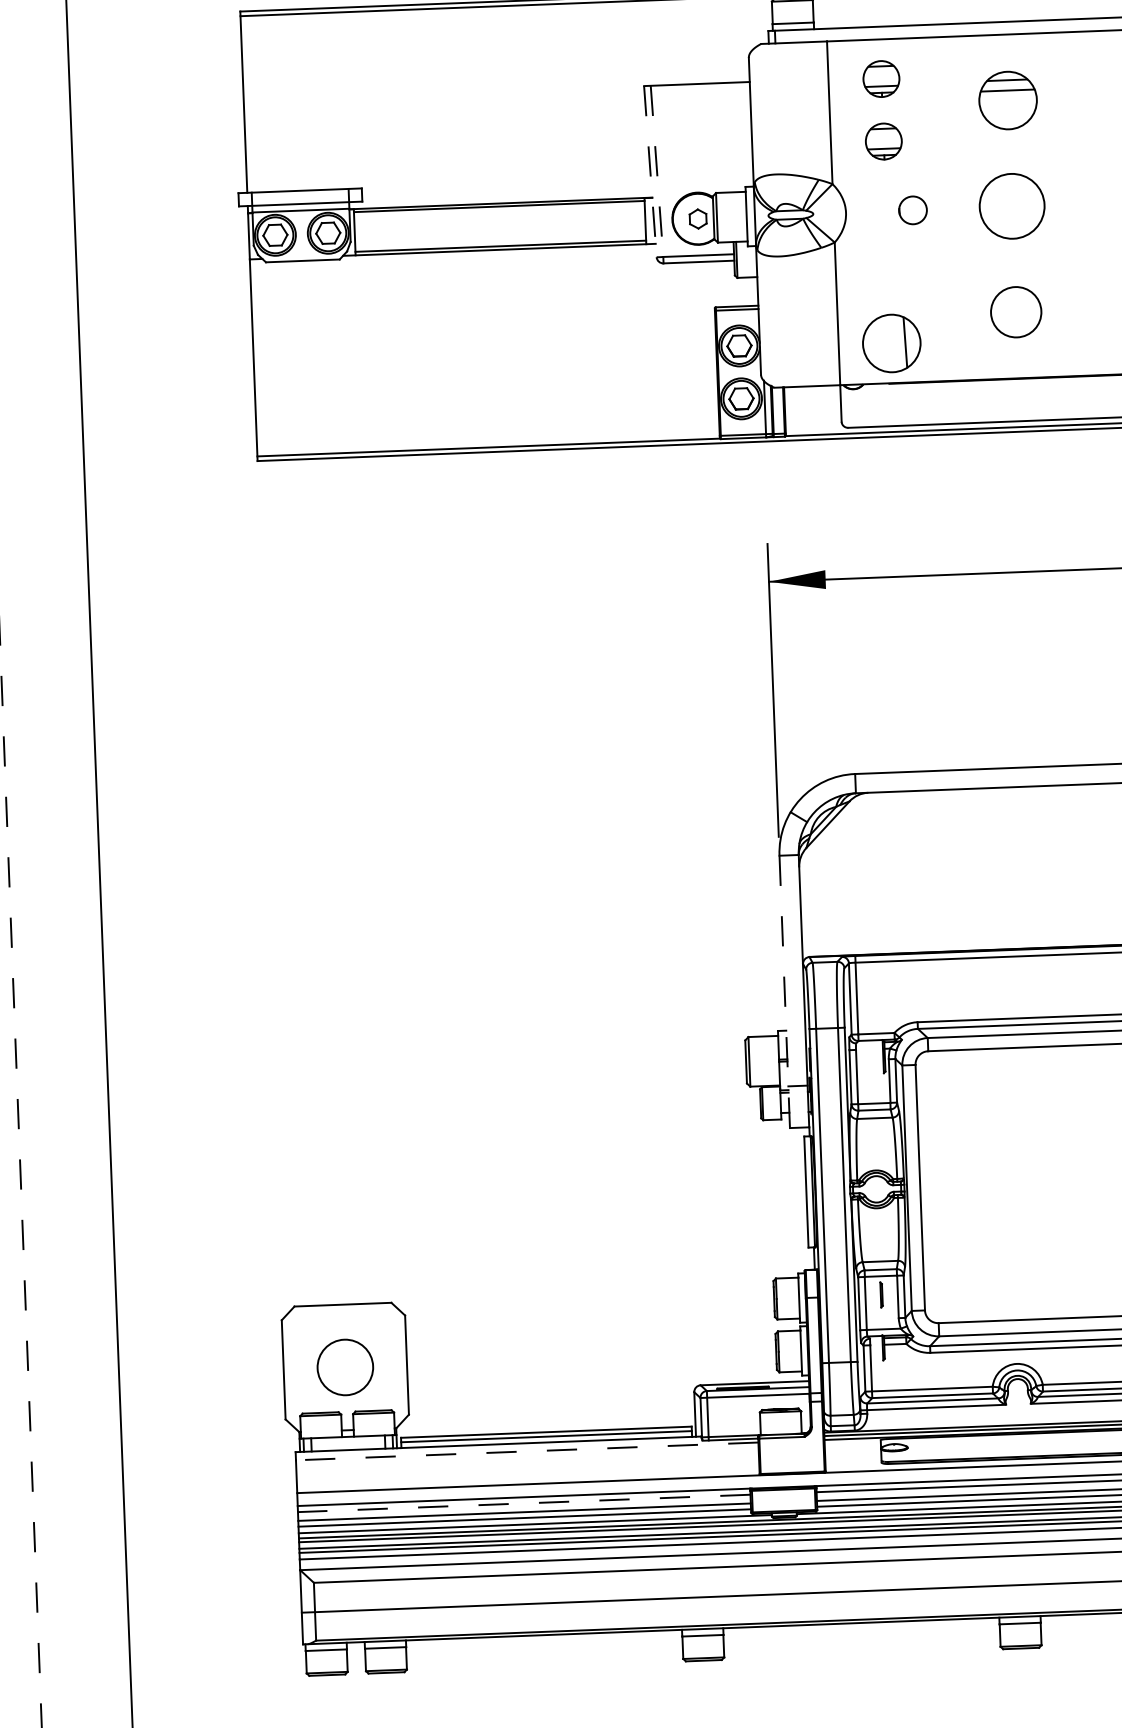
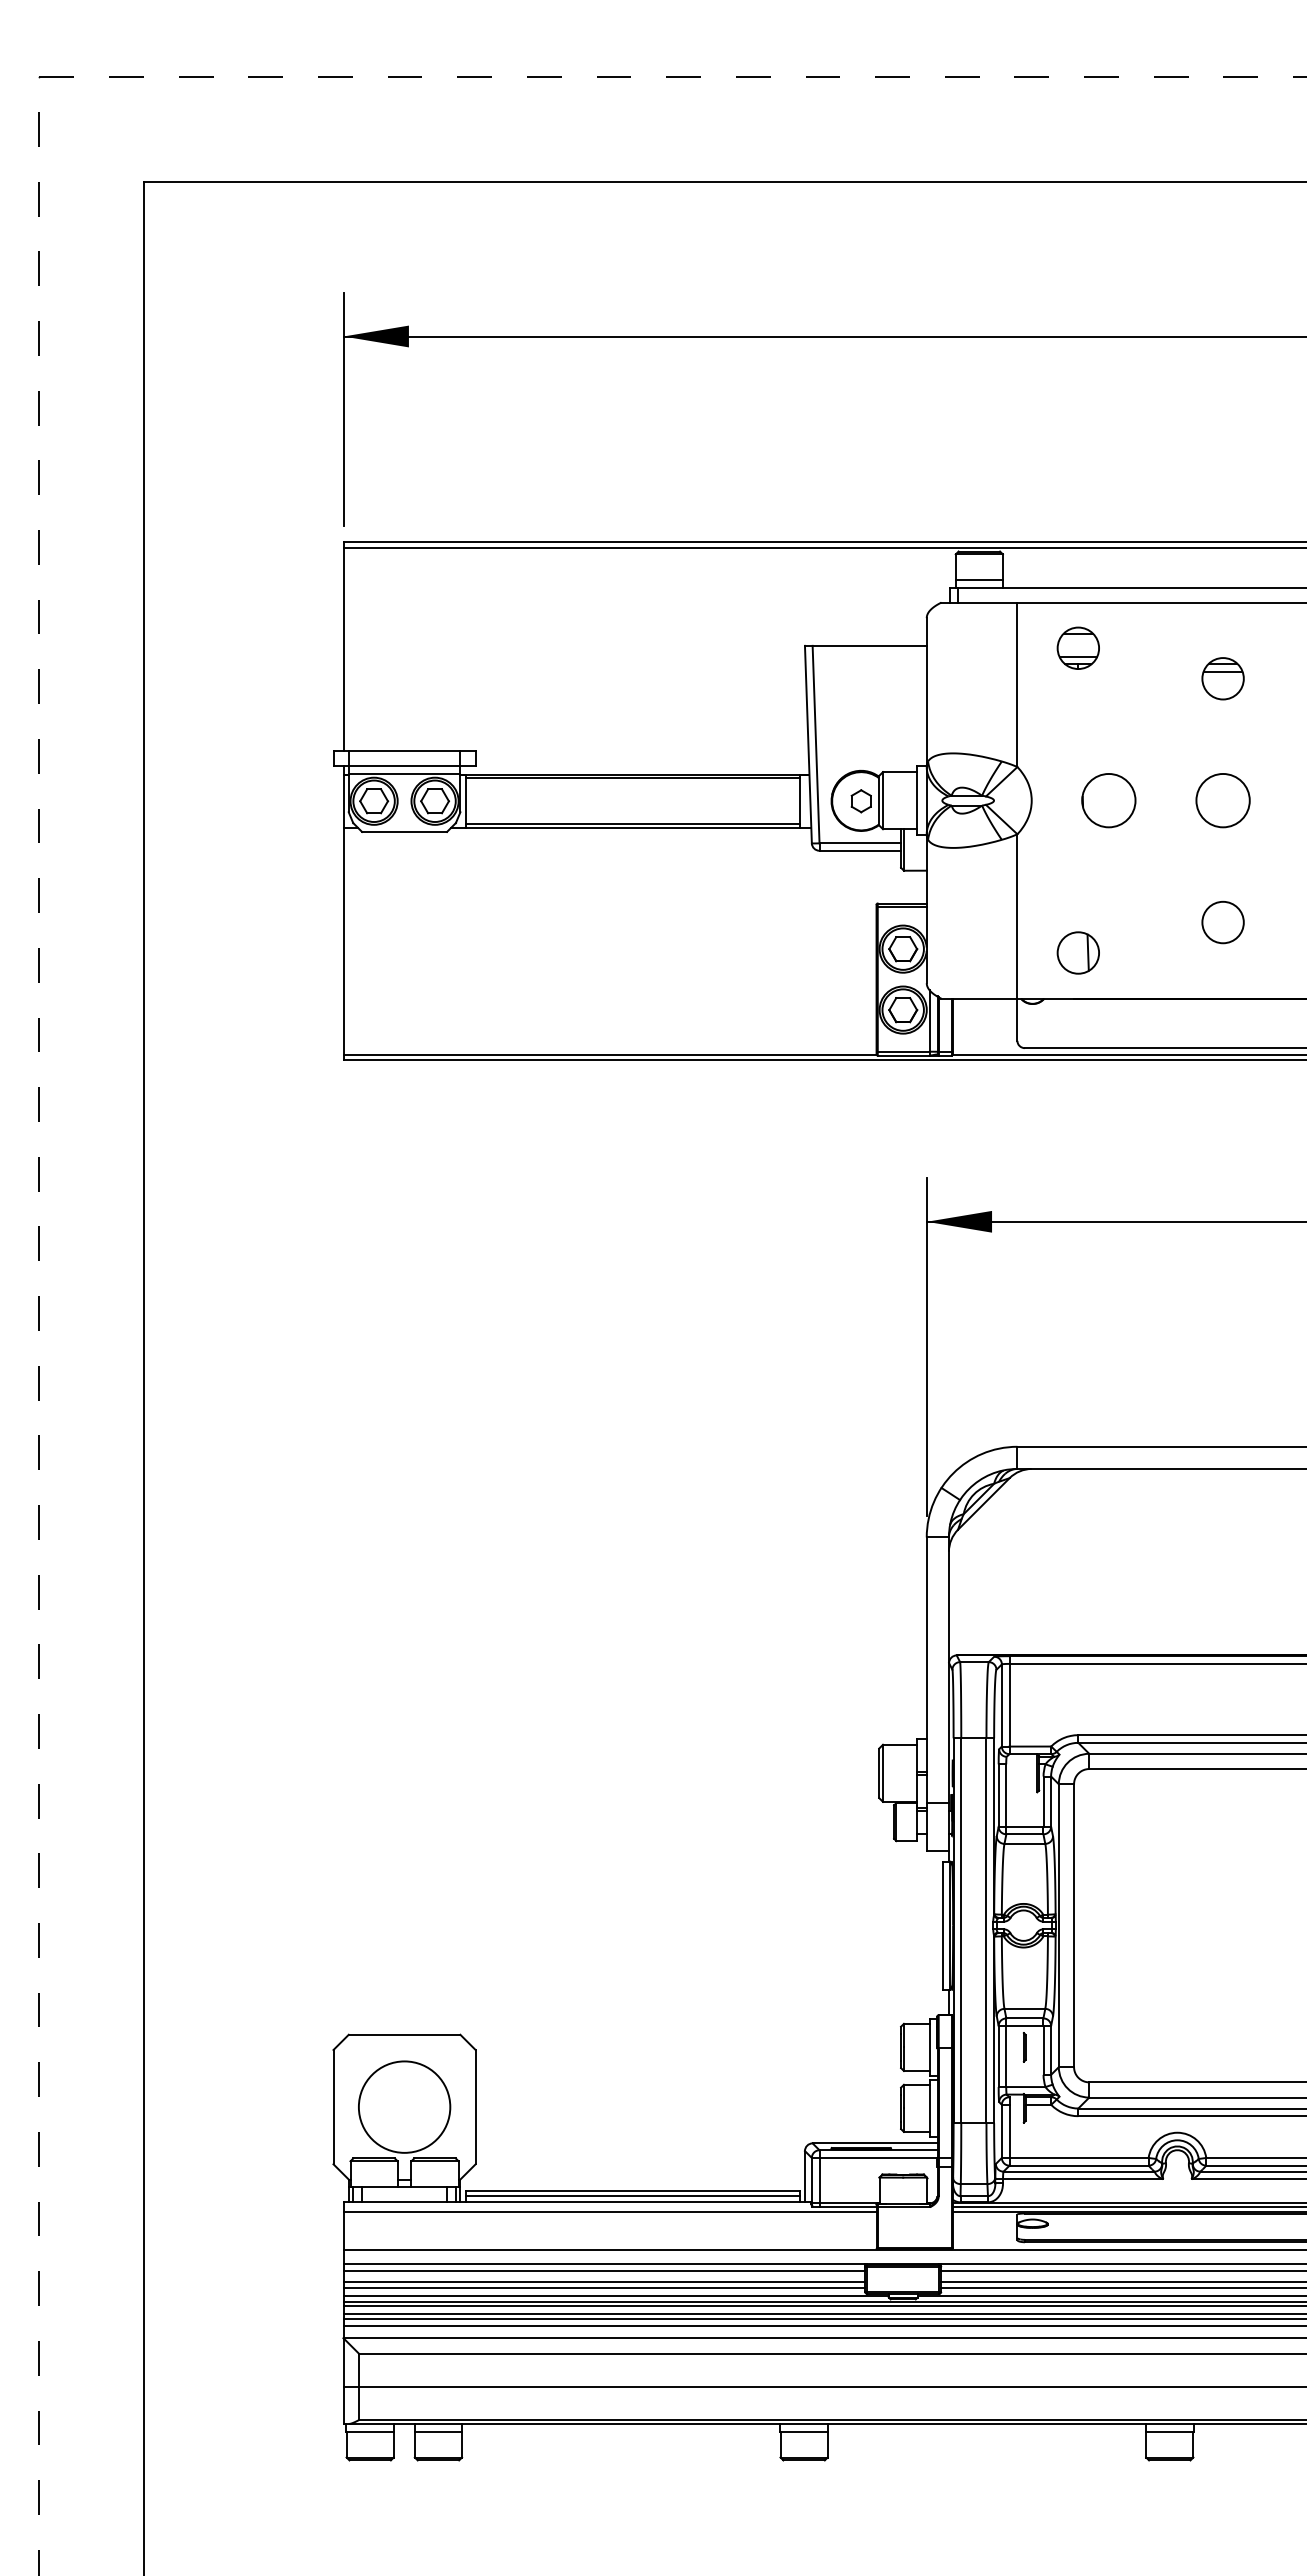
part: (1007, 100) -> (1222, 678), size x0.62
part: (883, 140) -> (1077, 719), removed
line: (650, 171) -> (808, 744), dashed -> solid
line: (657, 171) -> (816, 744), dashed -> solid
circle: (1011, 206) -> (1222, 800), size x0.71
circle: (912, 210) -> (1108, 800), size x1.67
circle: (1015, 312) -> (1222, 922), size x0.71
part: (890, 343) -> (1077, 952), size x0.62
line: (784, 991) -> (926, 1694), dashed -> solid
circle: (345, 1366) -> (404, 2106), size x1.43
line: (526, 1451) -> (609, 2211), dashed -> solid
line: (524, 1503) -> (604, 2271), dashed -> solid

